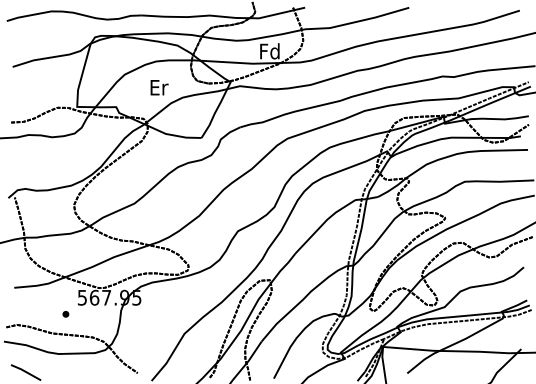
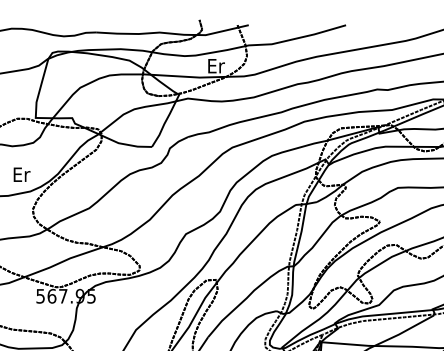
text: (269, 51) -> (215, 66), Fd -> Er
text: (159, 87) -> (22, 174), moved
part: (65, 314) -> (24, 311), removed

